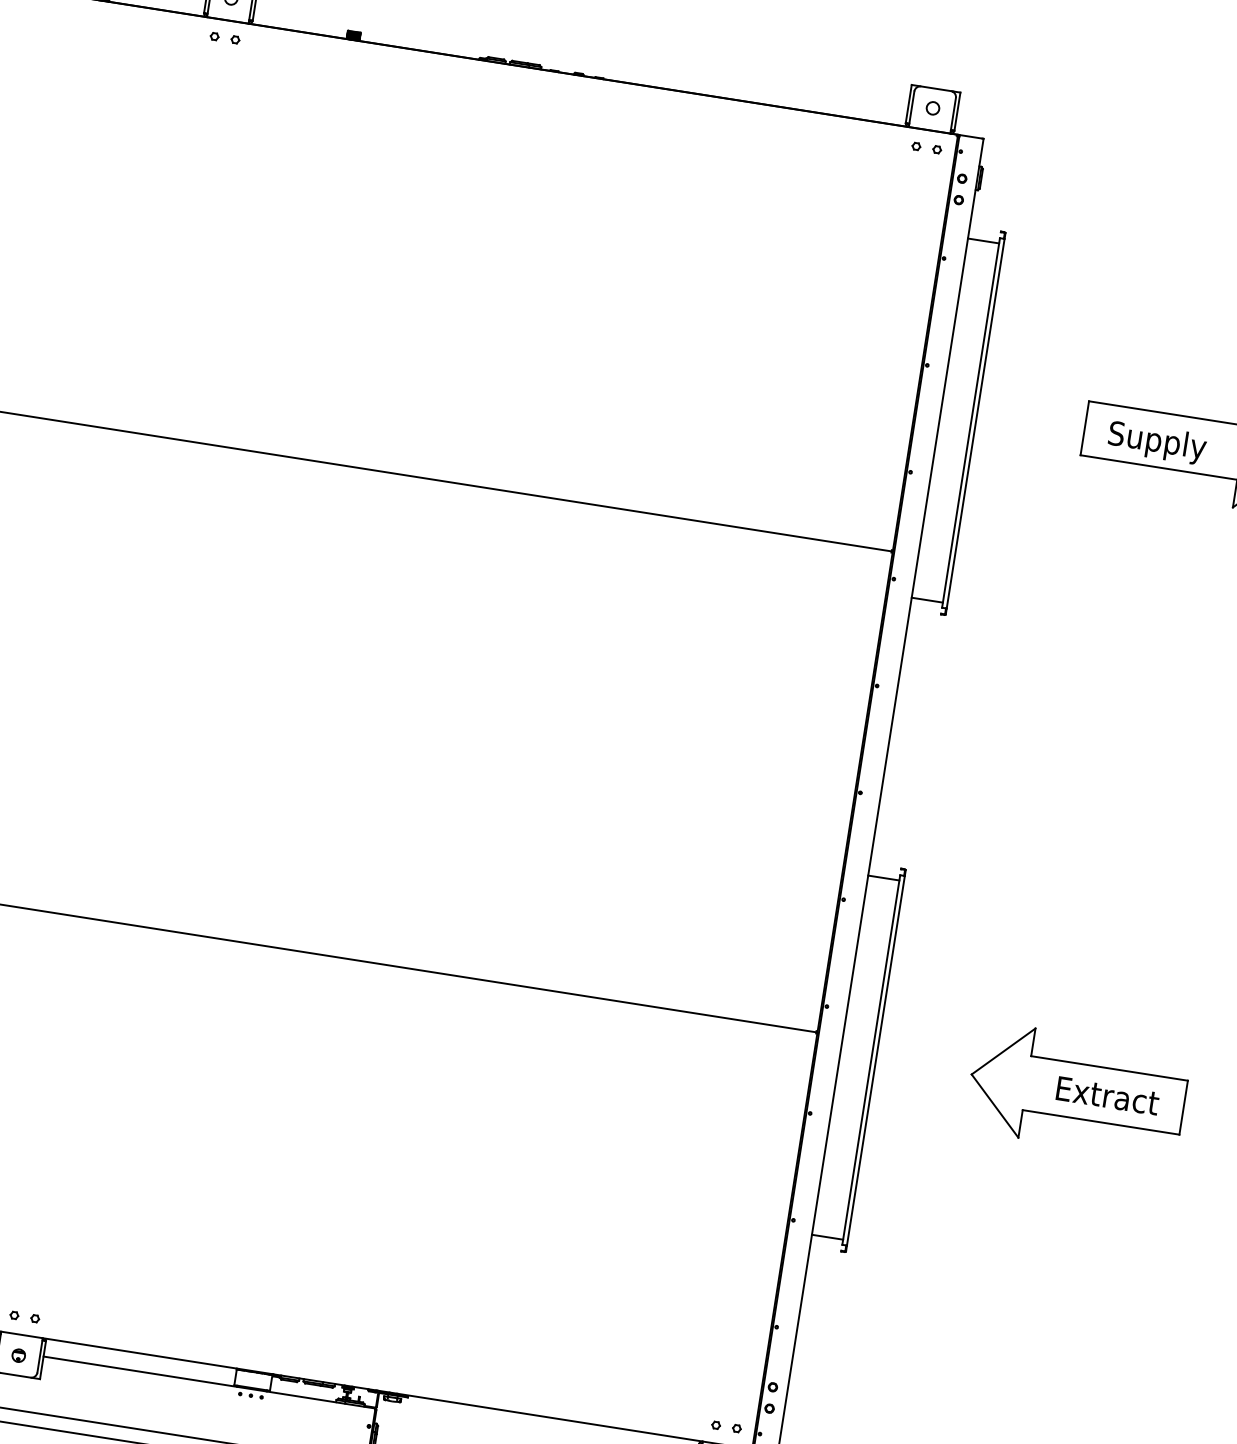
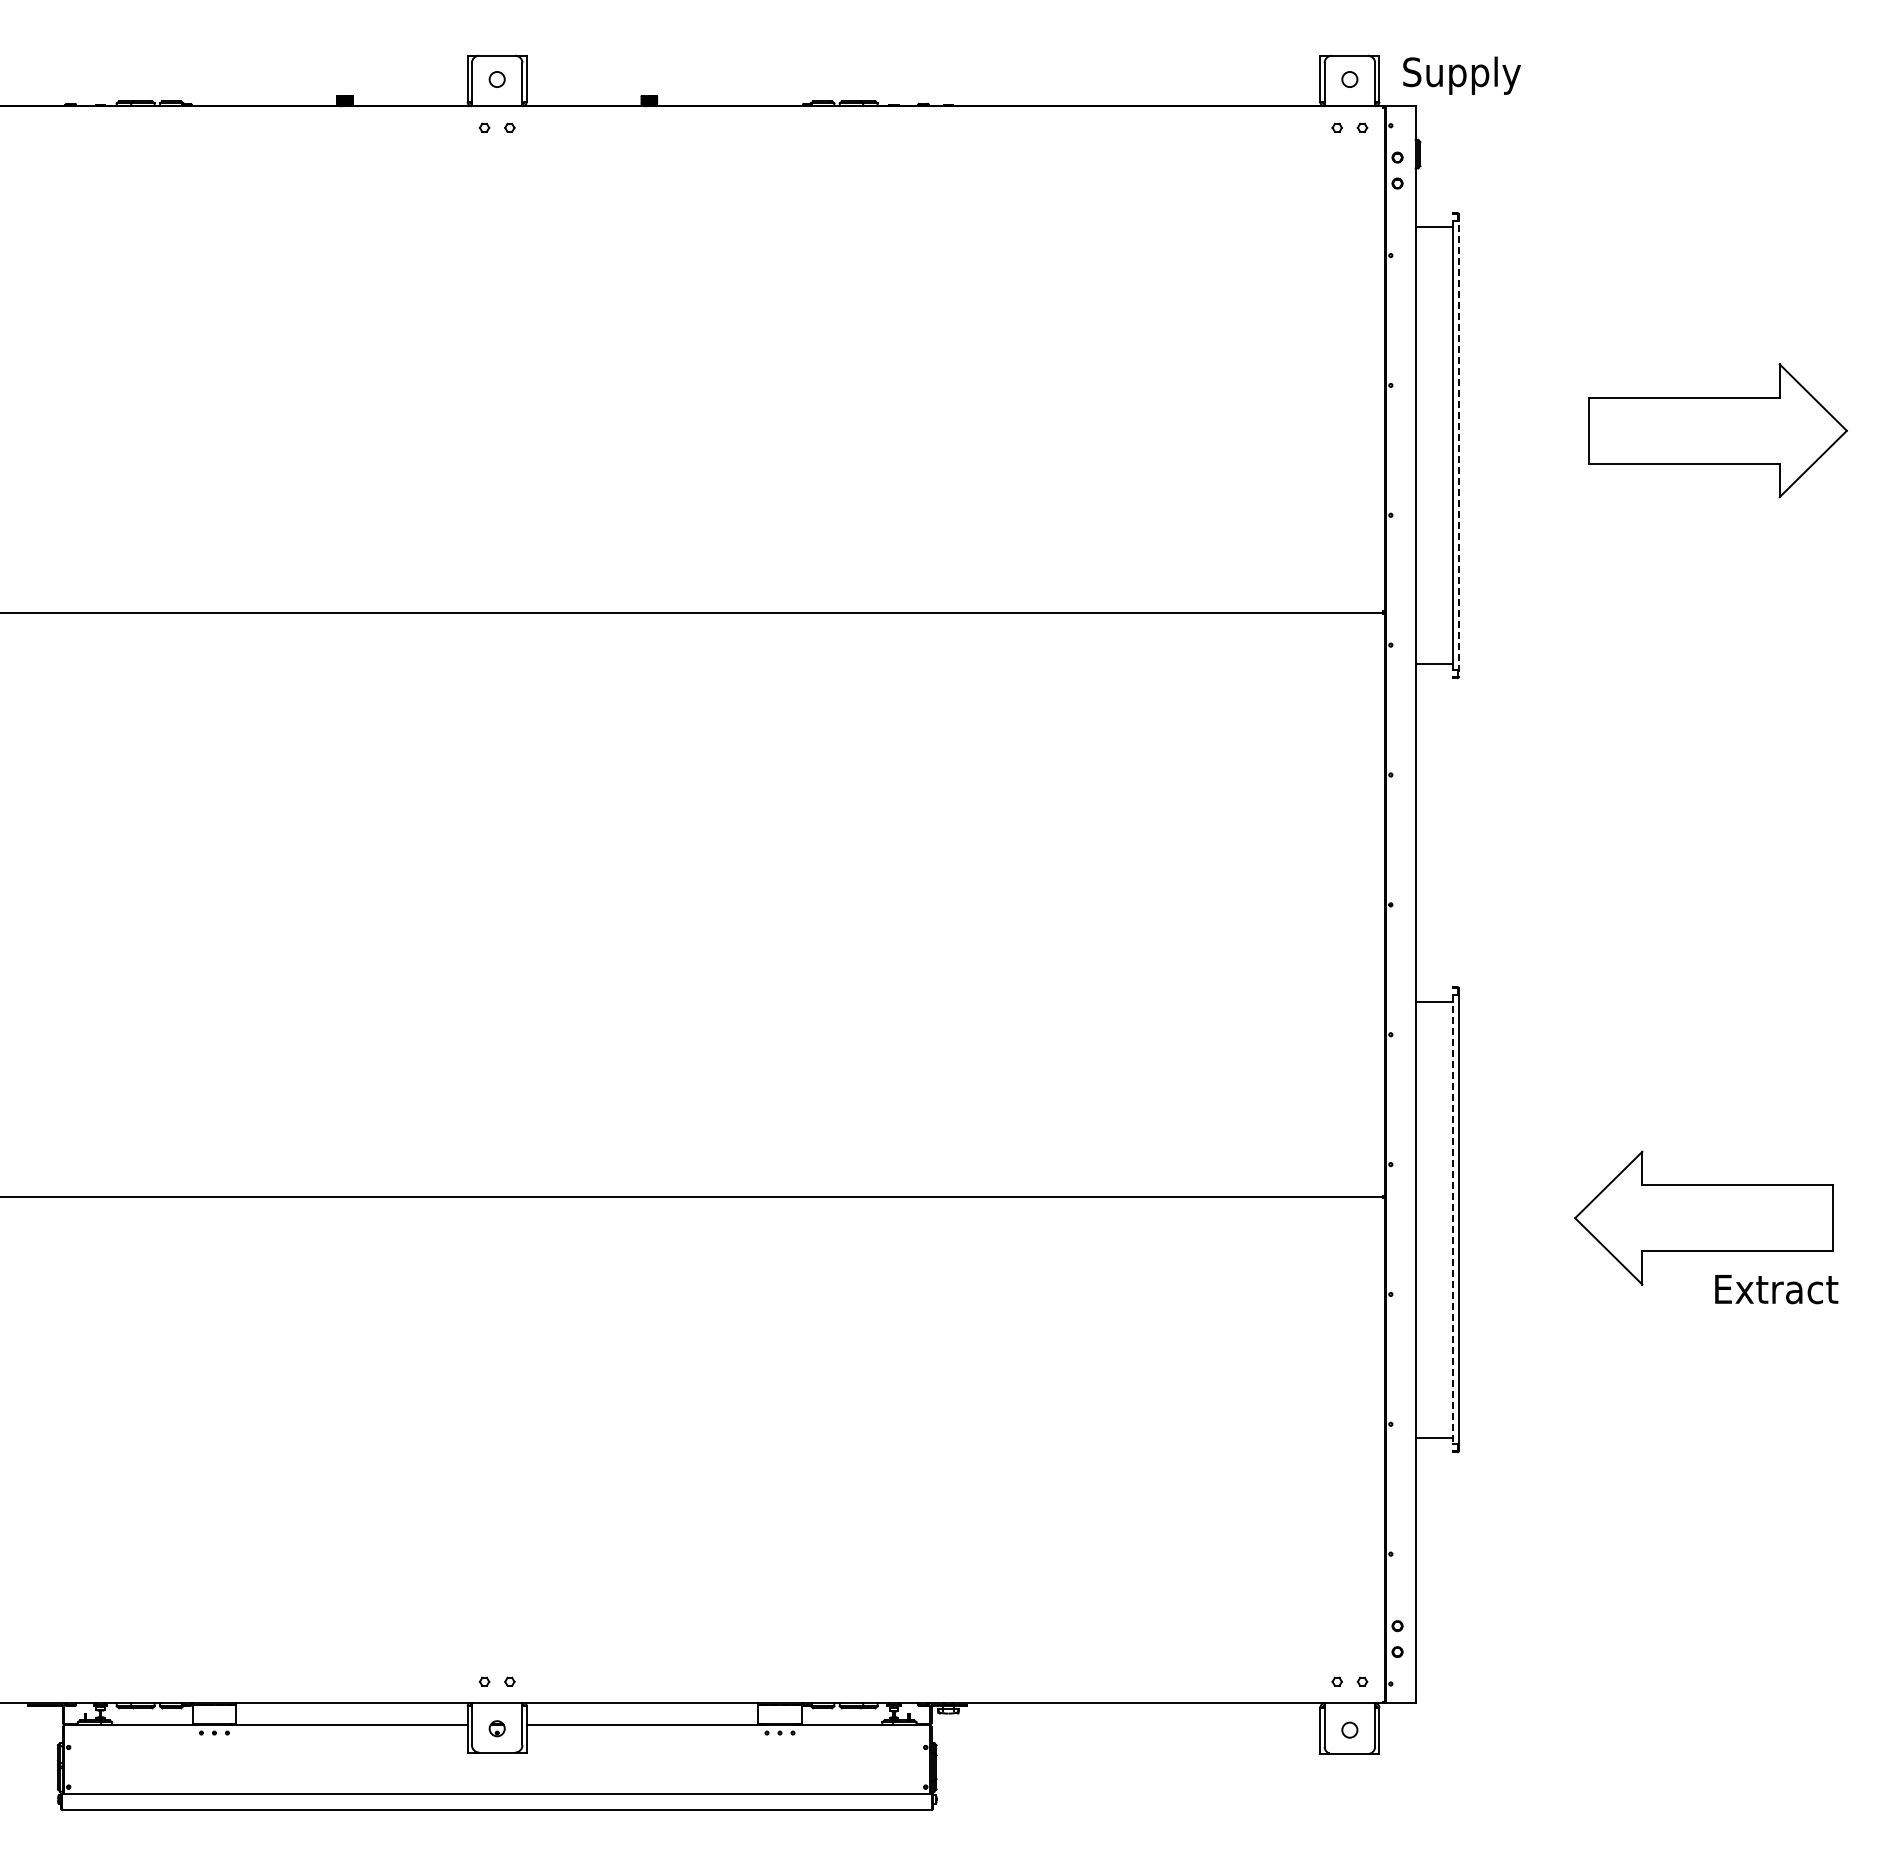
line: (976, 423) -> (1459, 445), solid -> dashed
text: (1156, 442) -> (1461, 75), moved
line: (871, 1059) -> (1453, 1219), solid -> dashed
text: (1107, 1096) -> (1776, 1289), moved

